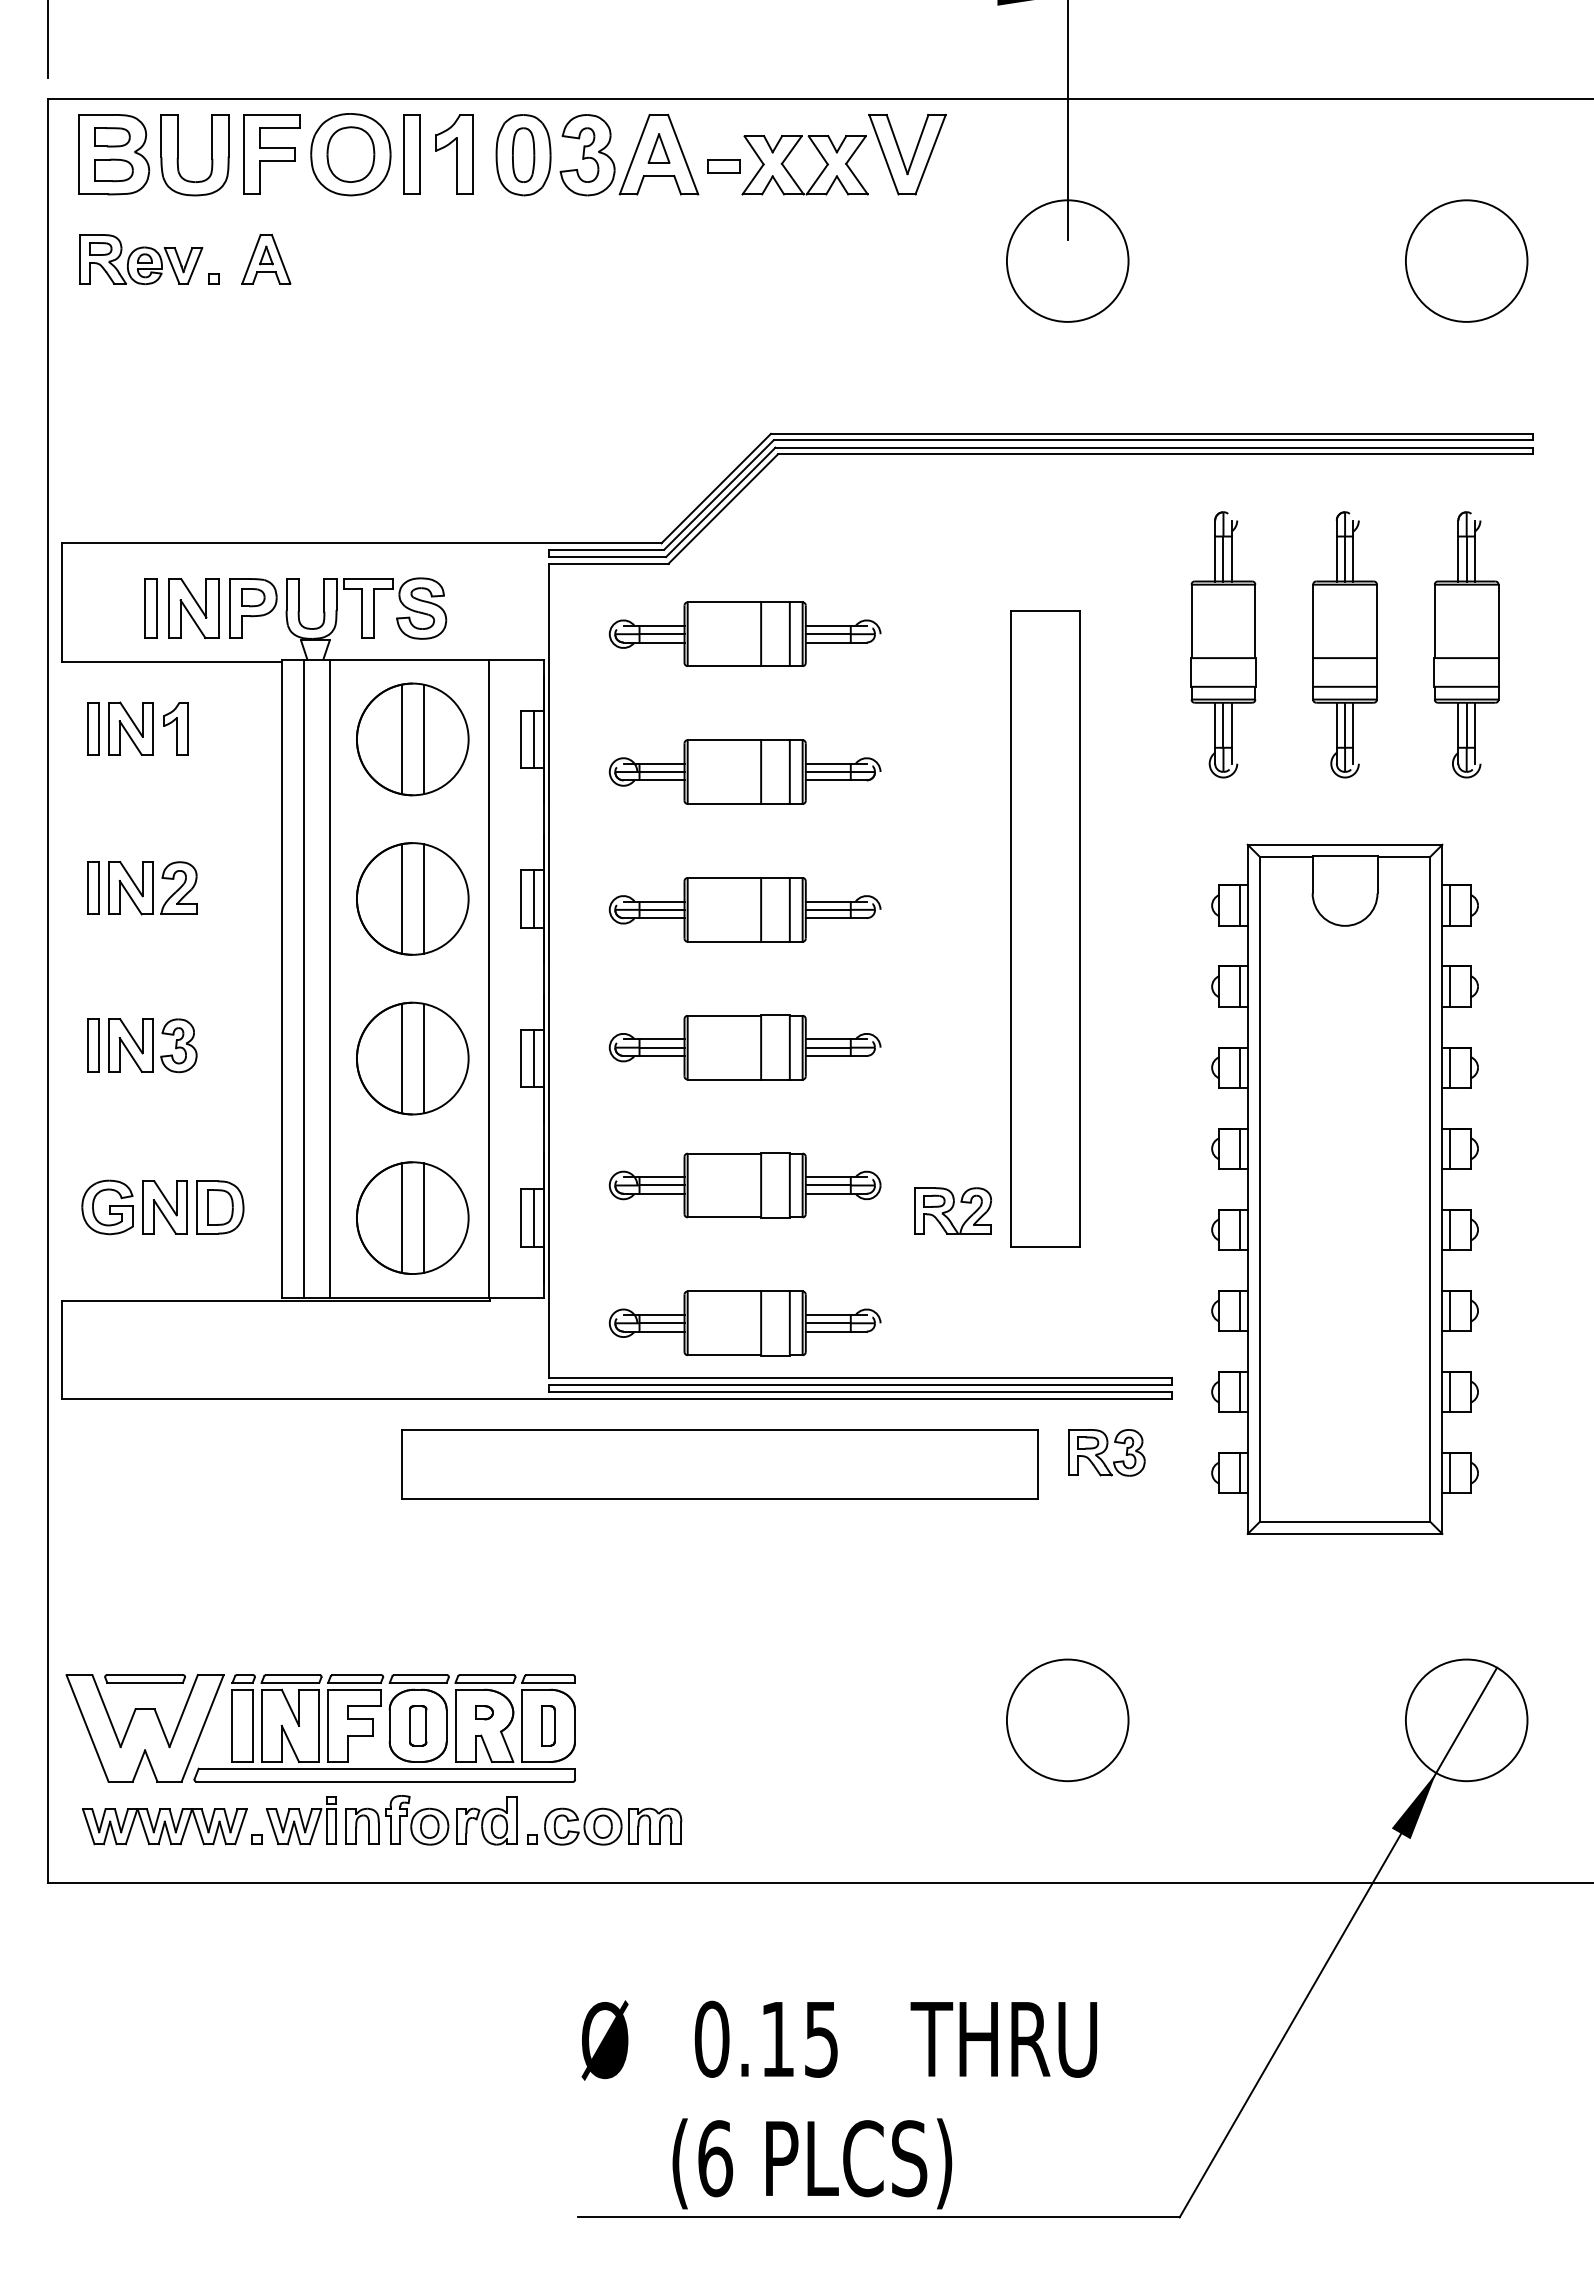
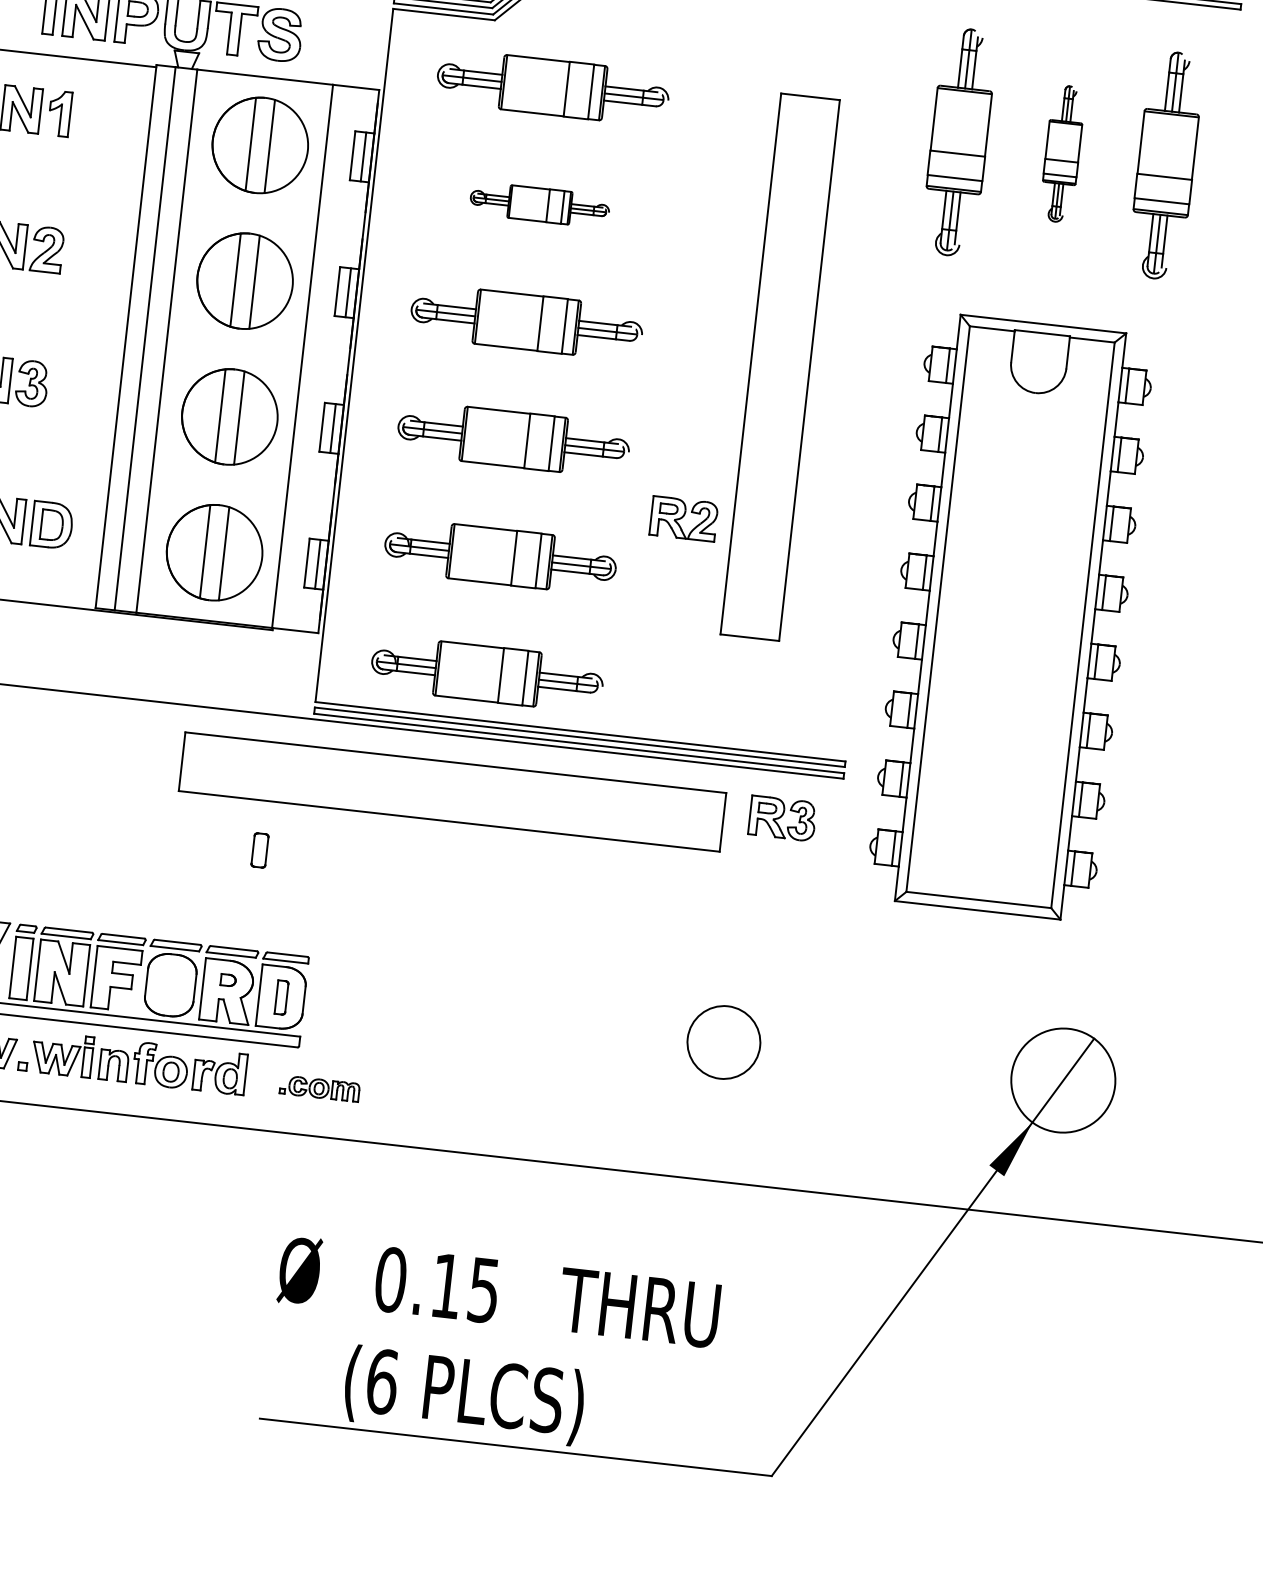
part: (1344, 644) -> (1062, 153), size x0.6
part: (744, 771) -> (539, 204), size x0.6
part: (953, 1210) -> (684, 518), moved
circle: (1067, 1720) -> (723, 1042), size x0.7
part: (418, 1725) -> (260, 850), moved
part: (604, 1826) -> (319, 1088), size x0.6

